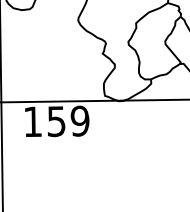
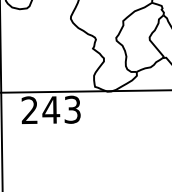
text: (55, 120) -> (50, 109), 159 -> 243

